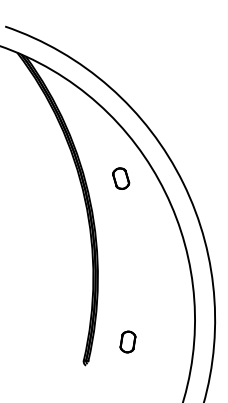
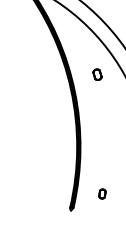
part: (121, 178) -> (97, 74), size x0.7
part: (127, 341) -> (102, 193), size x0.6

